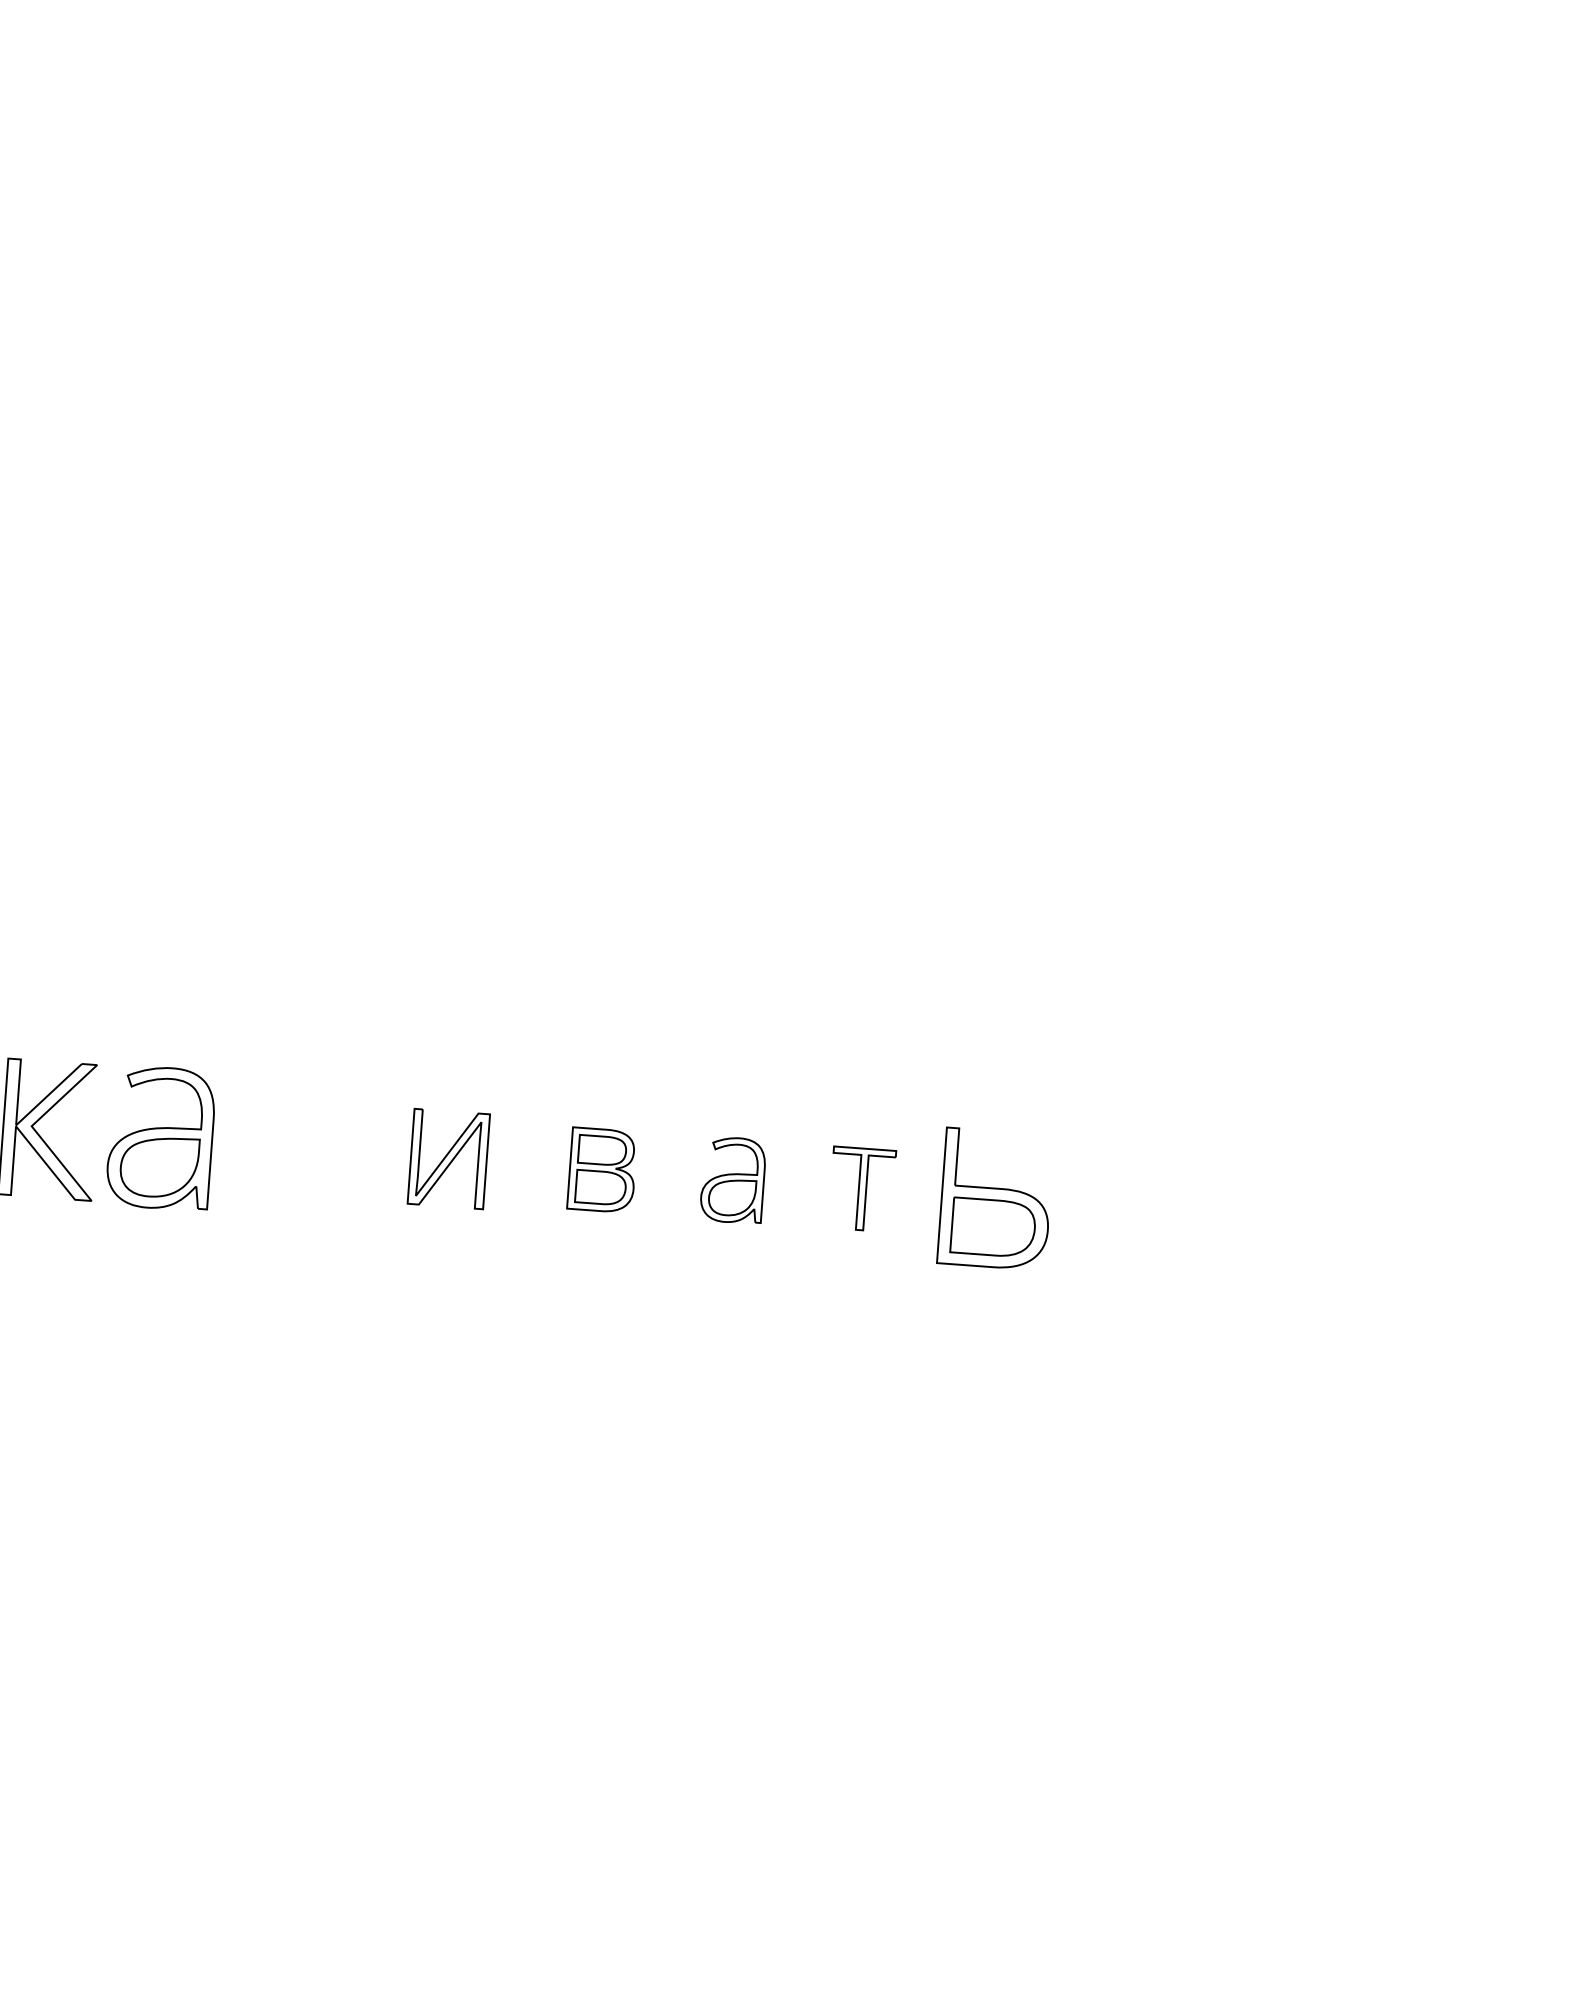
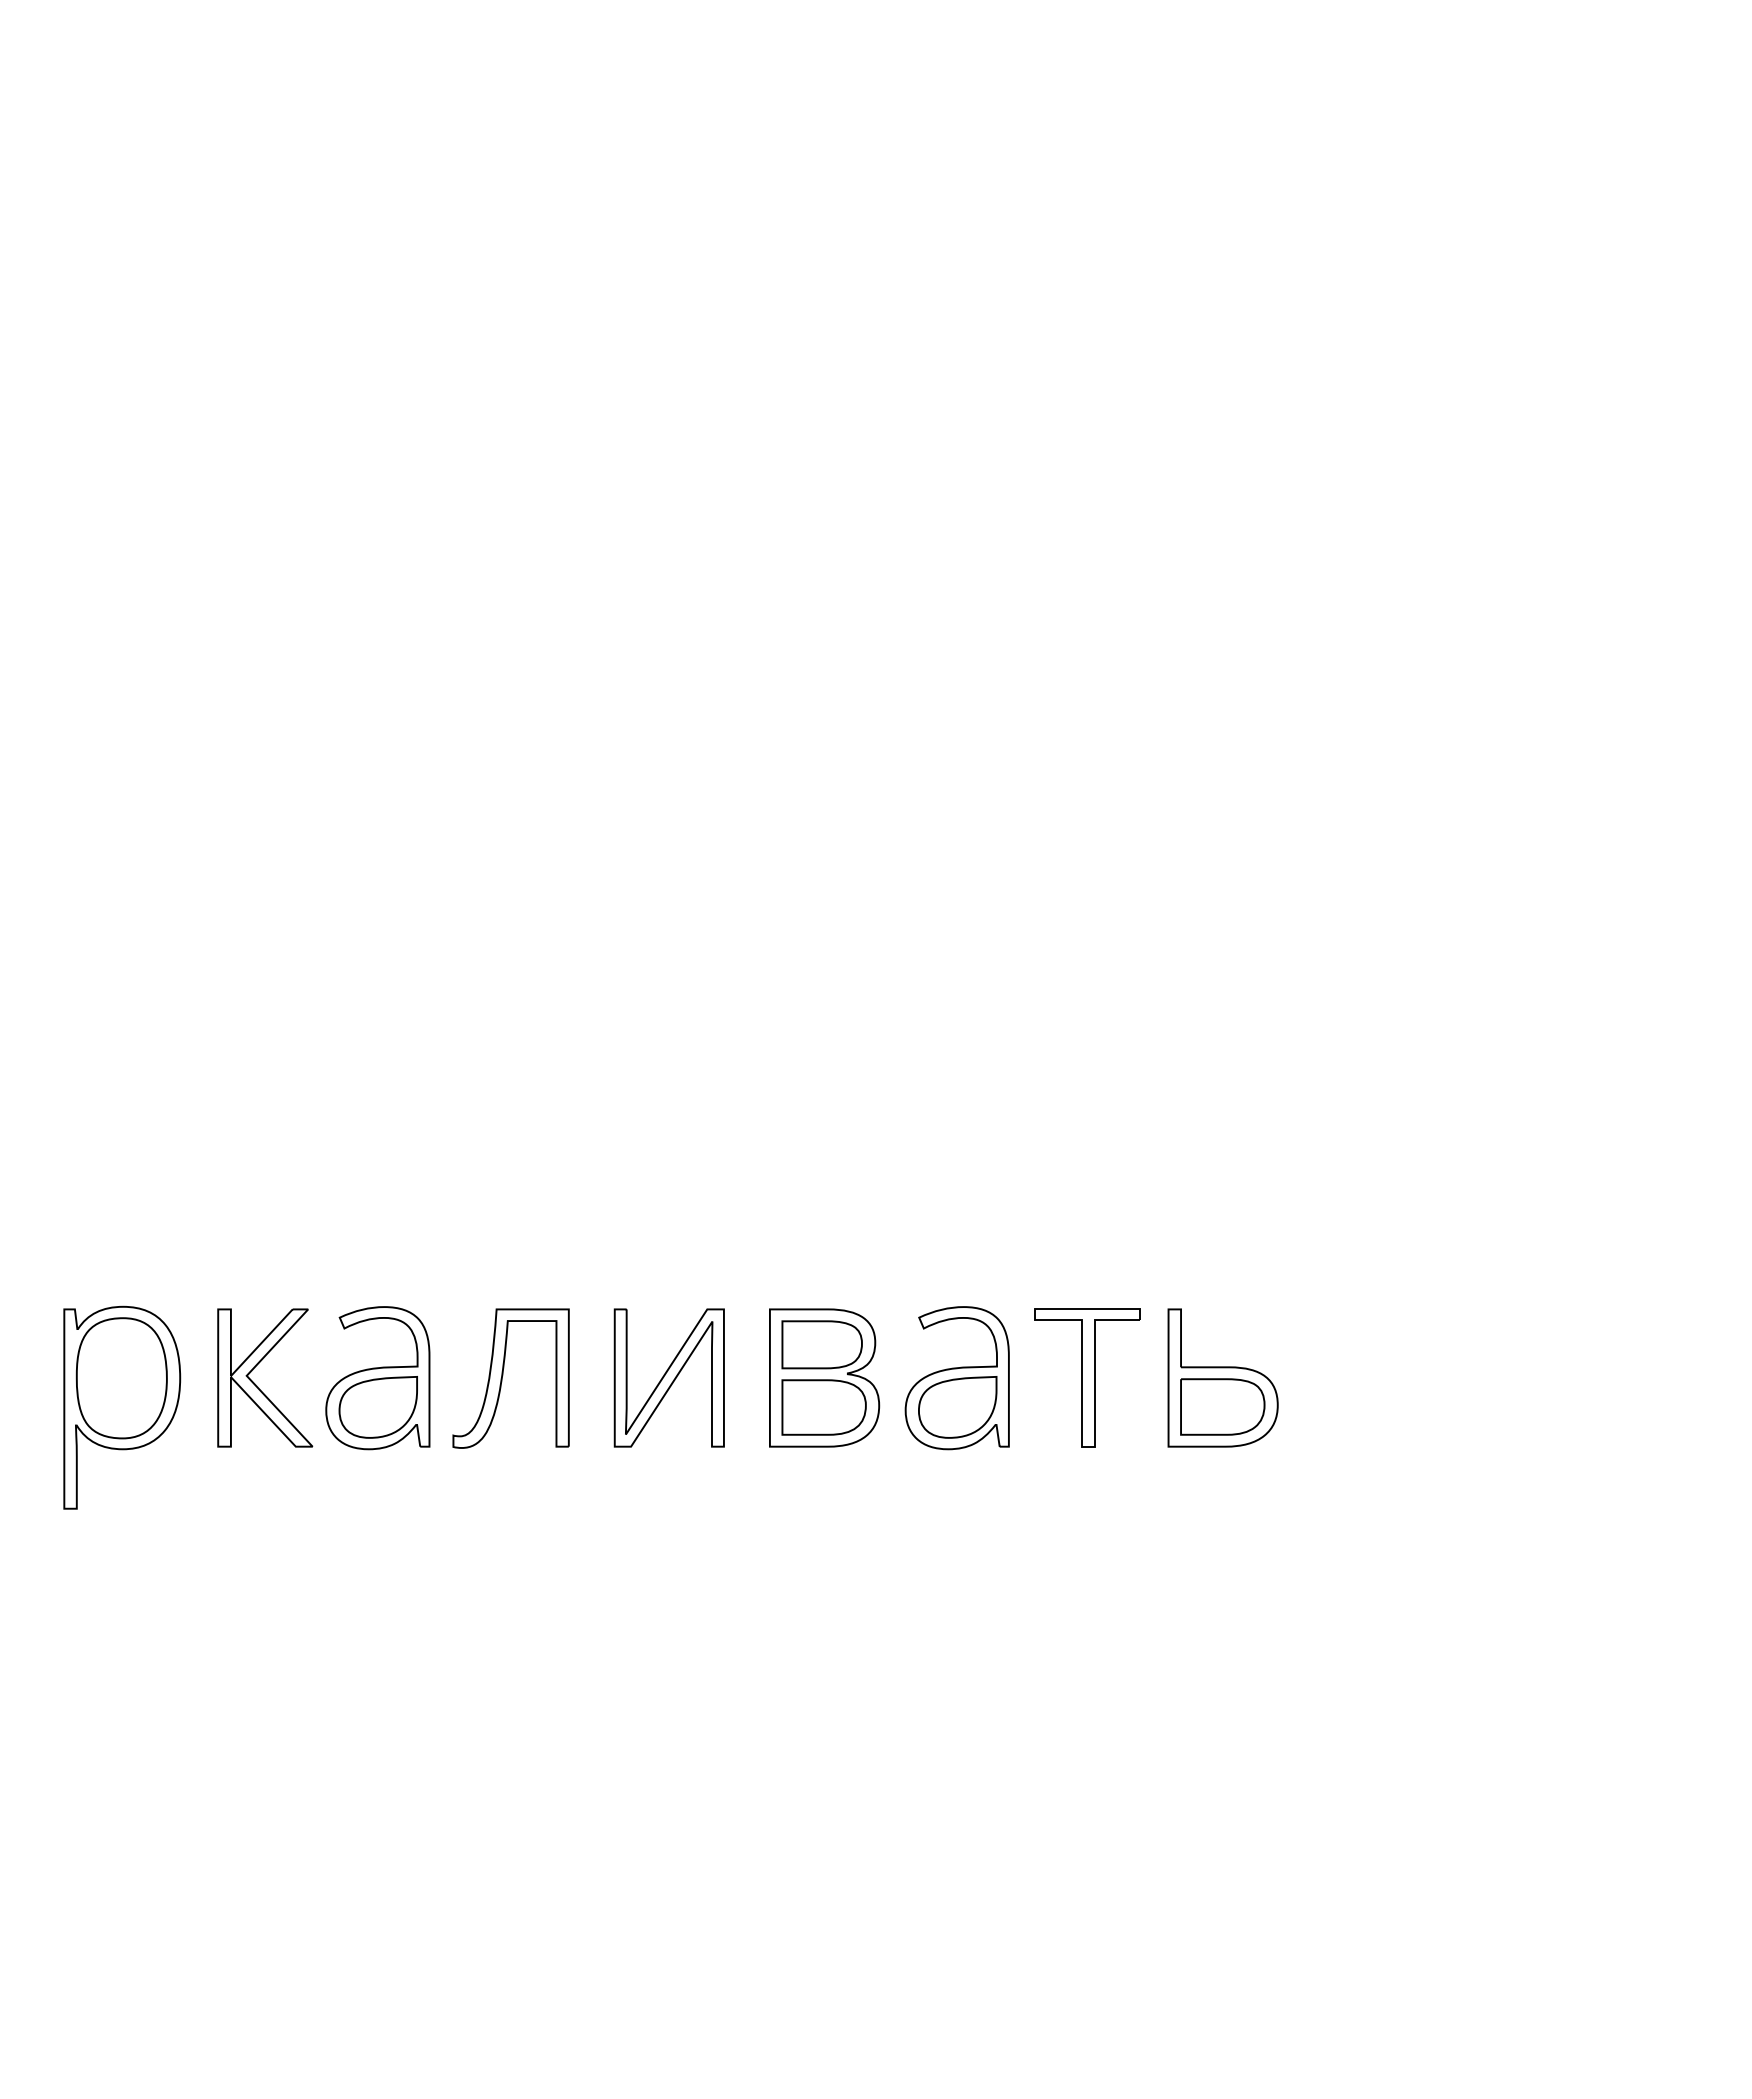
part: (285, 1144) -> (503, 1375), added
part: (448, 1158) -> (668, 1377), size x1.43
part: (602, 1169) -> (824, 1377), size x1.67
part: (732, 1180) -> (956, 1378), size x1.67
part: (861, 1188) -> (1087, 1377), size x1.67

